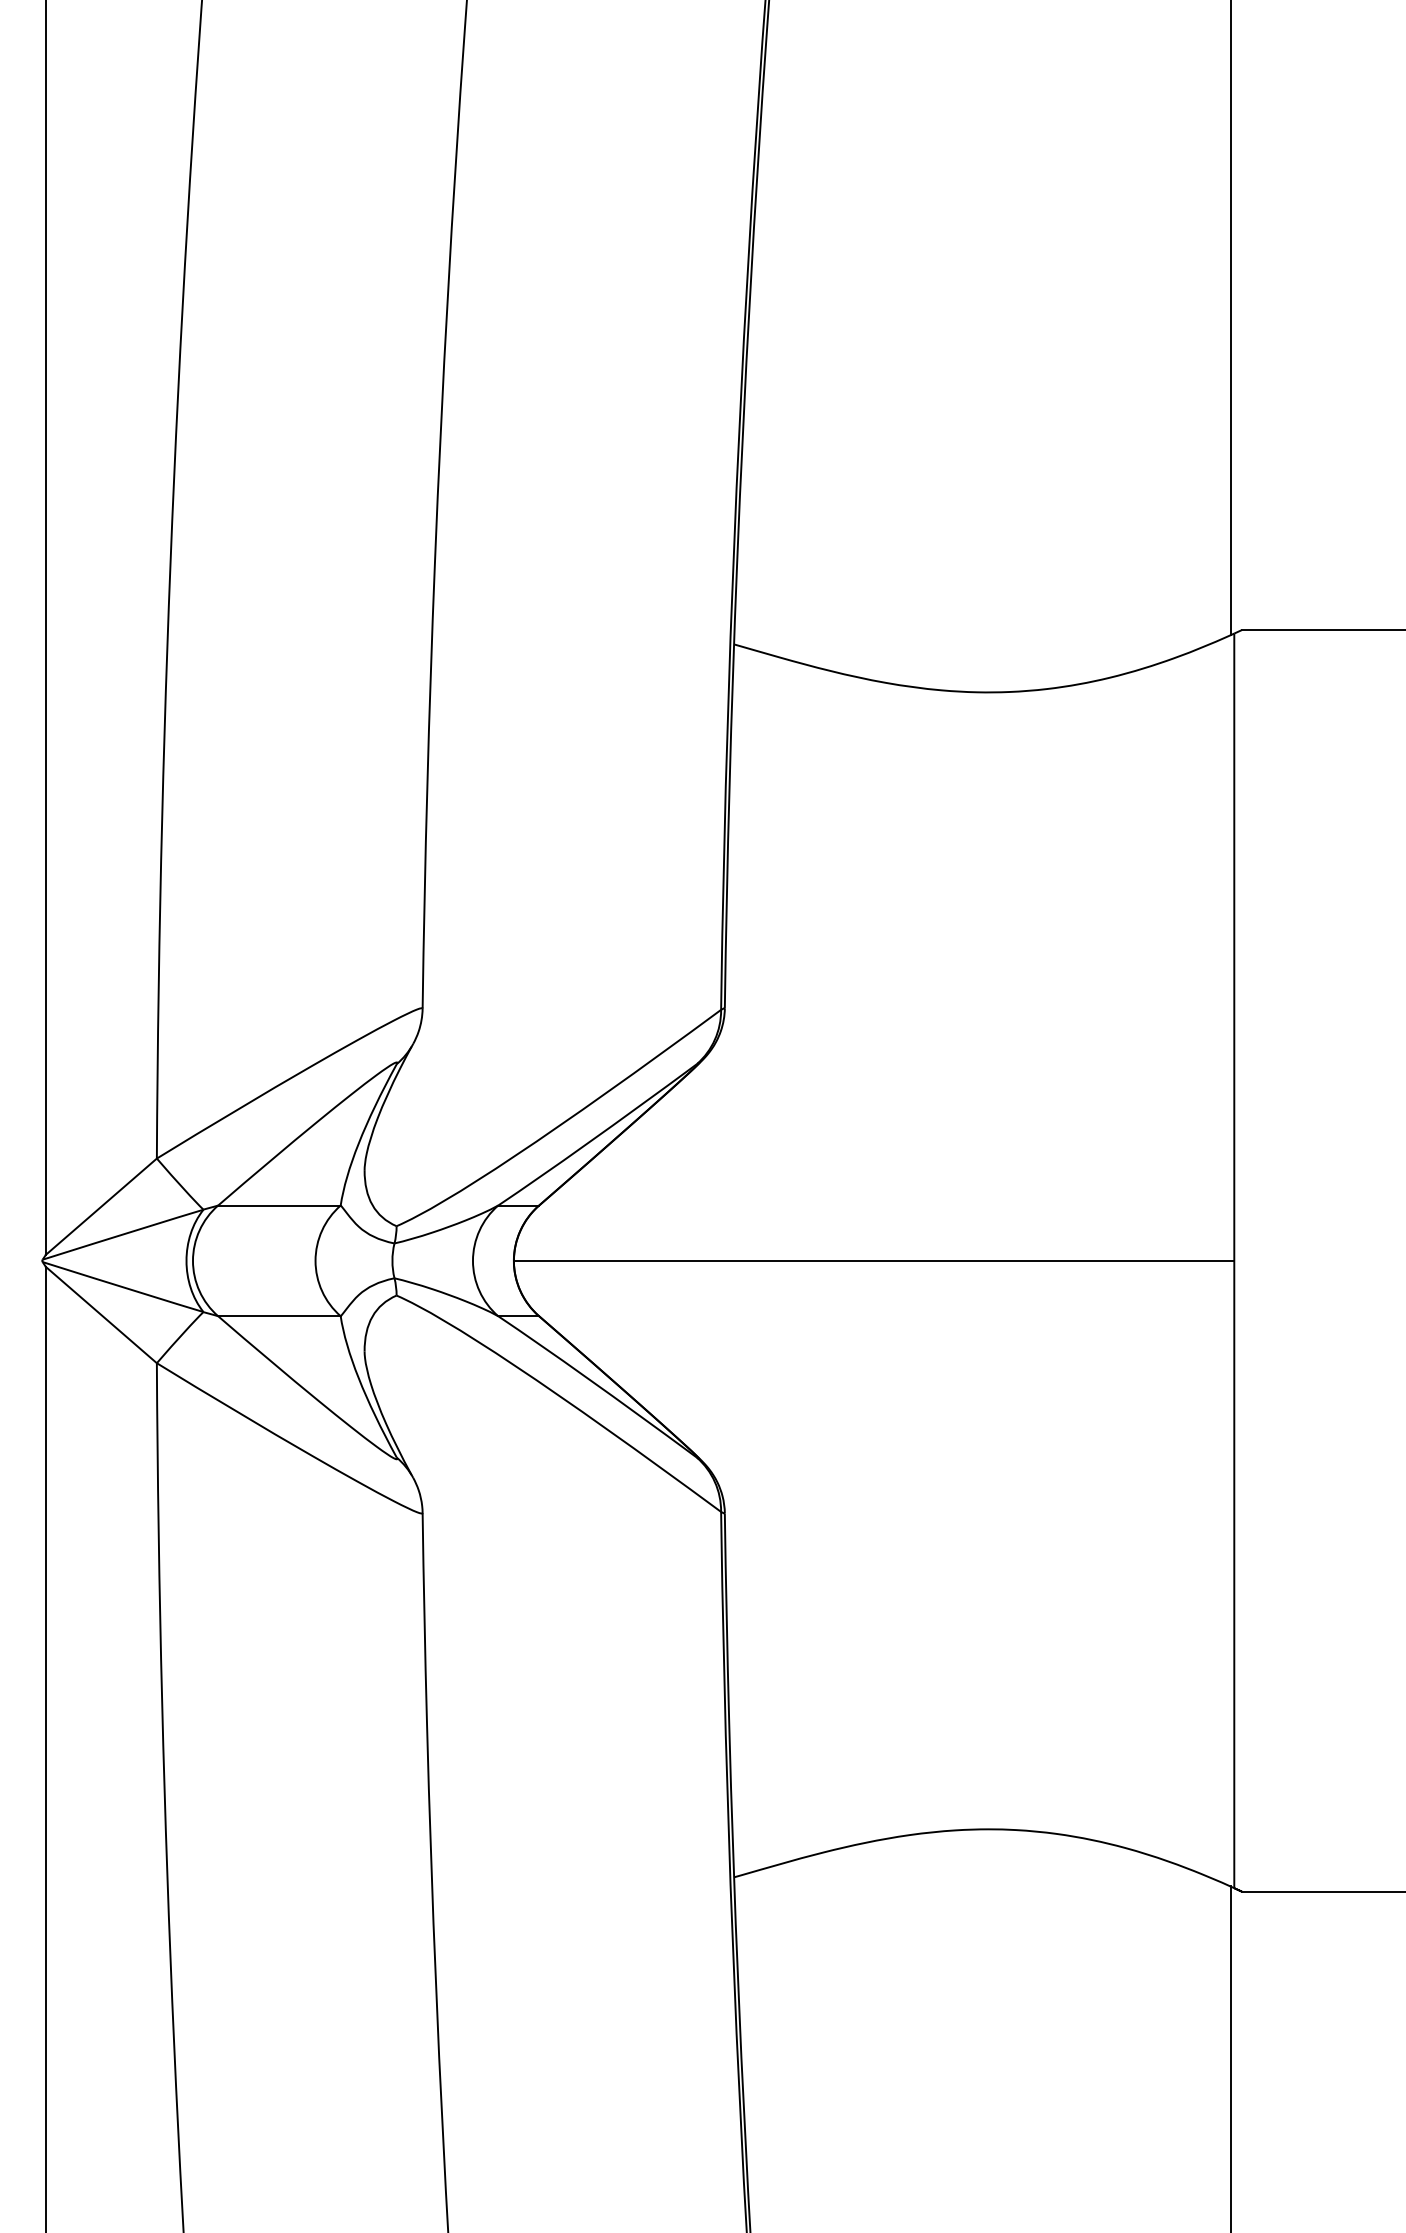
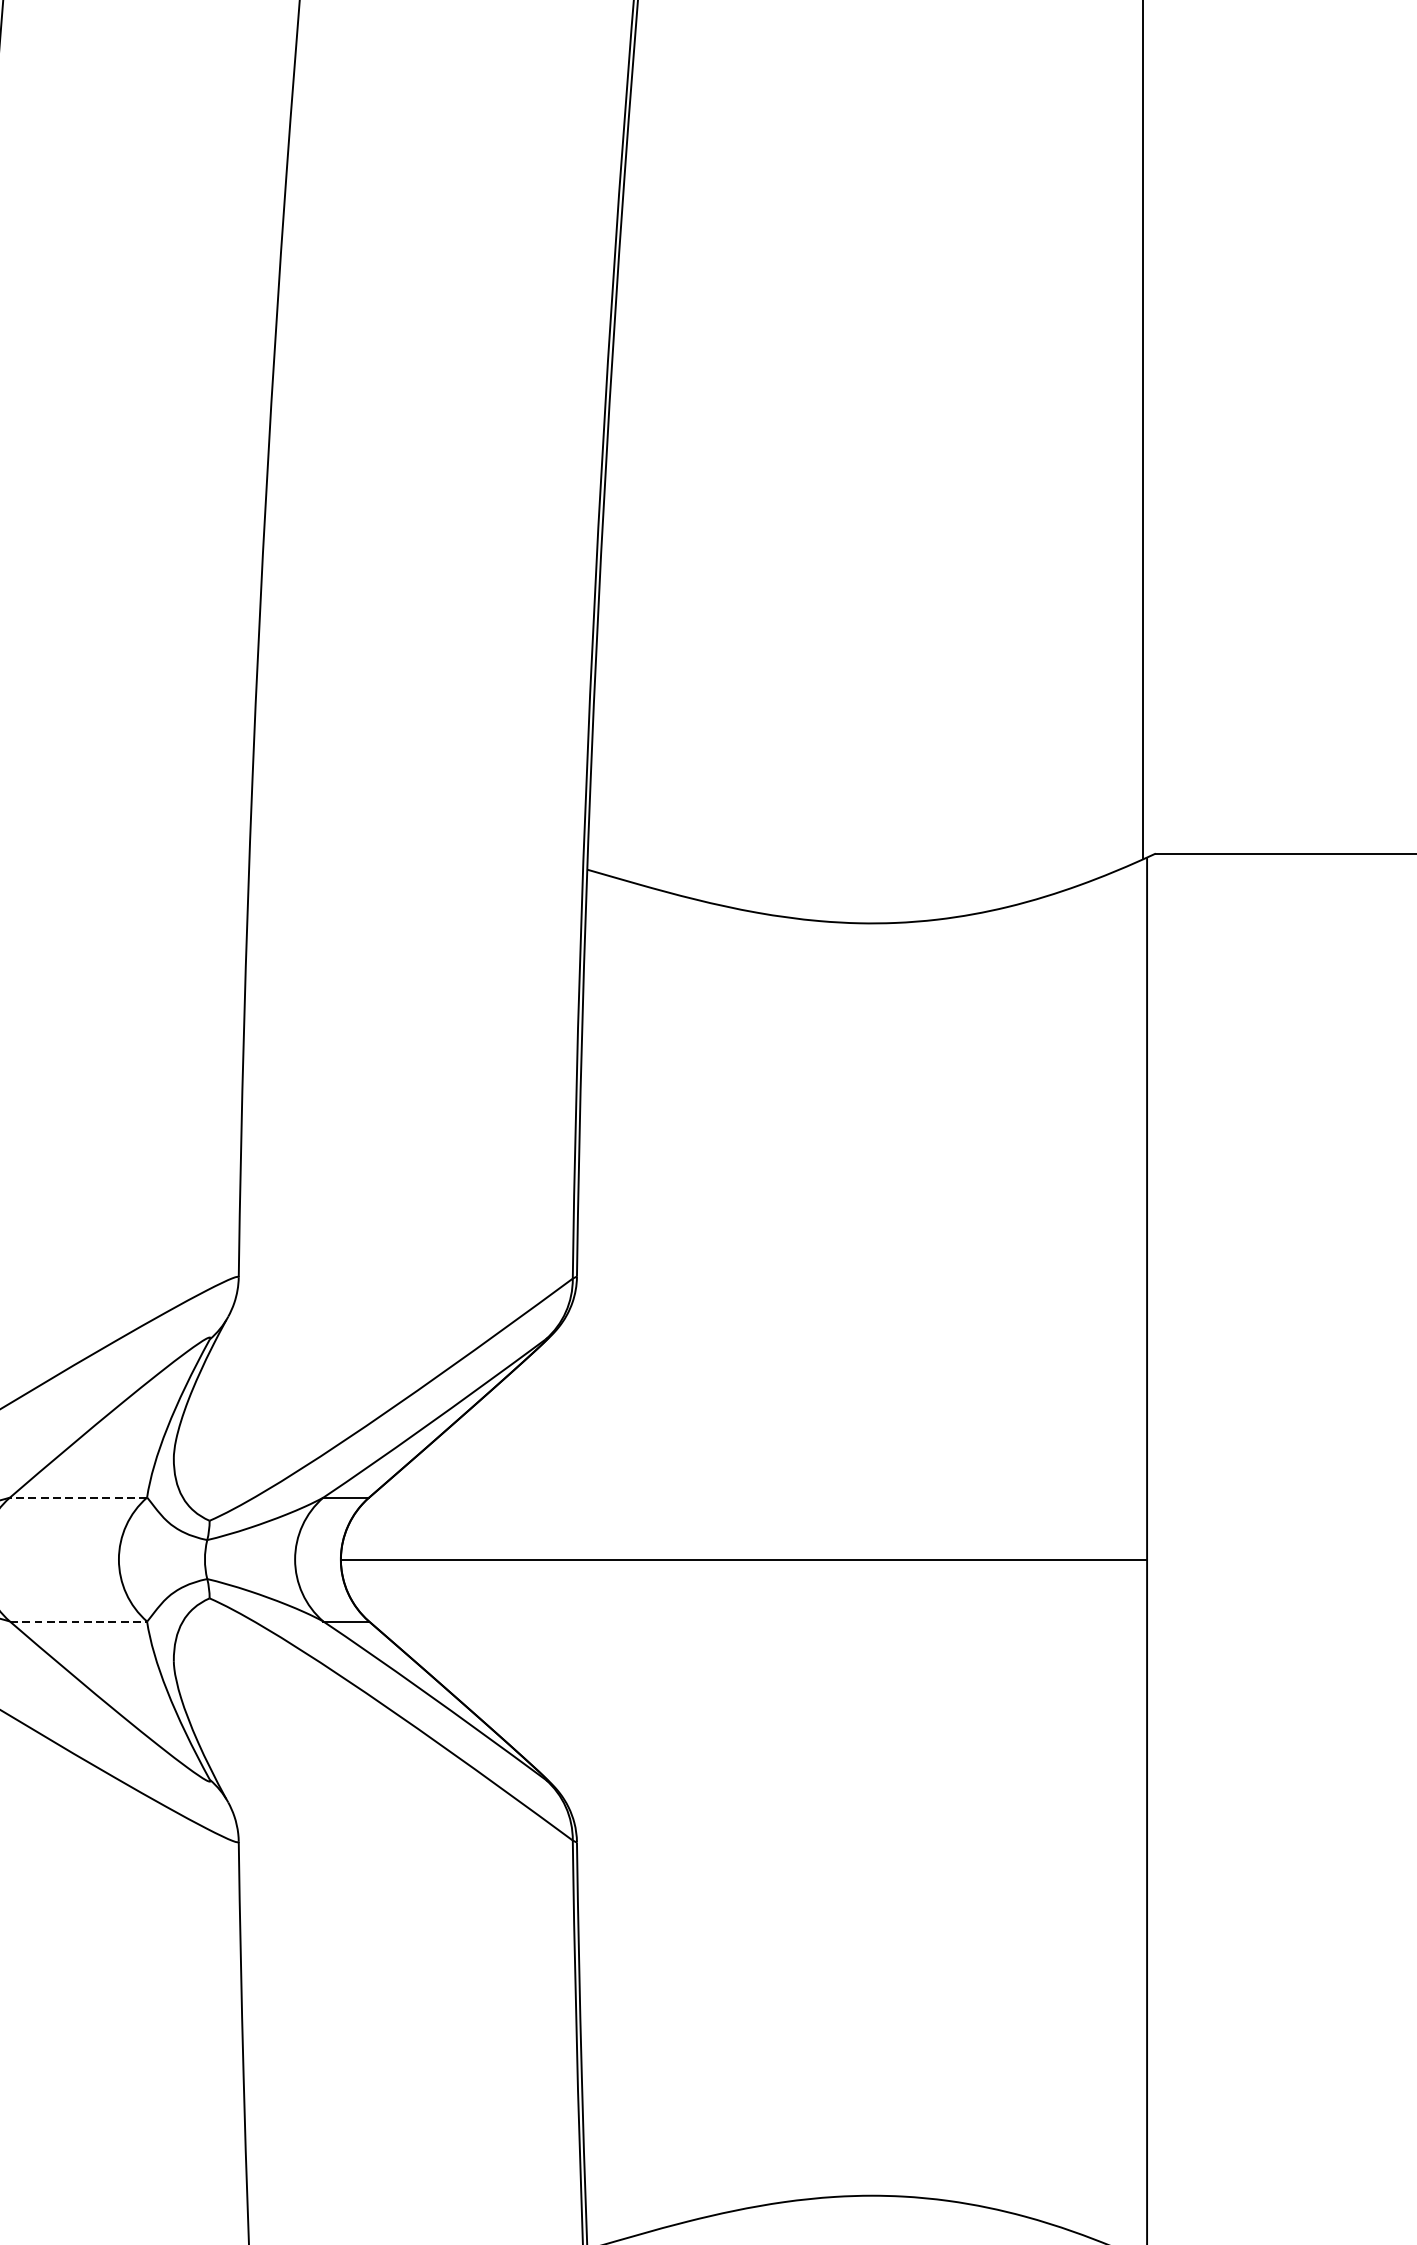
line: (278, 1205) -> (77, 1497), solid -> dashed
line: (279, 1316) -> (78, 1621), solid -> dashed

